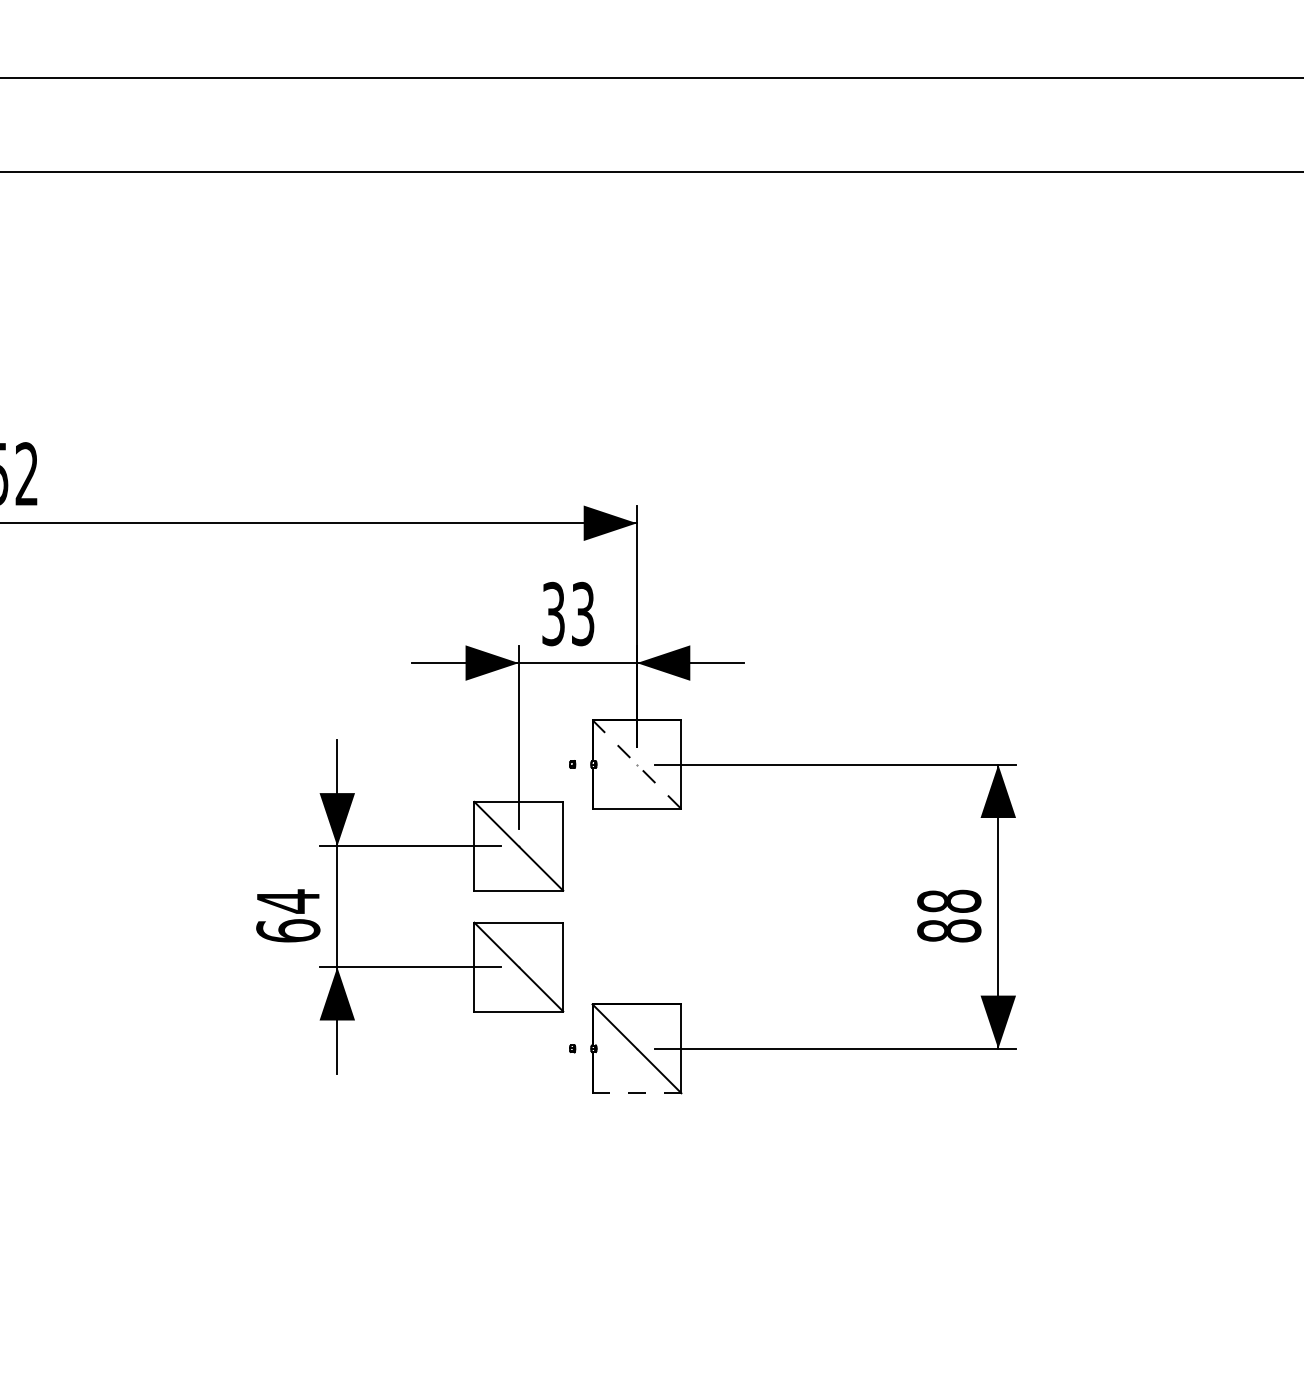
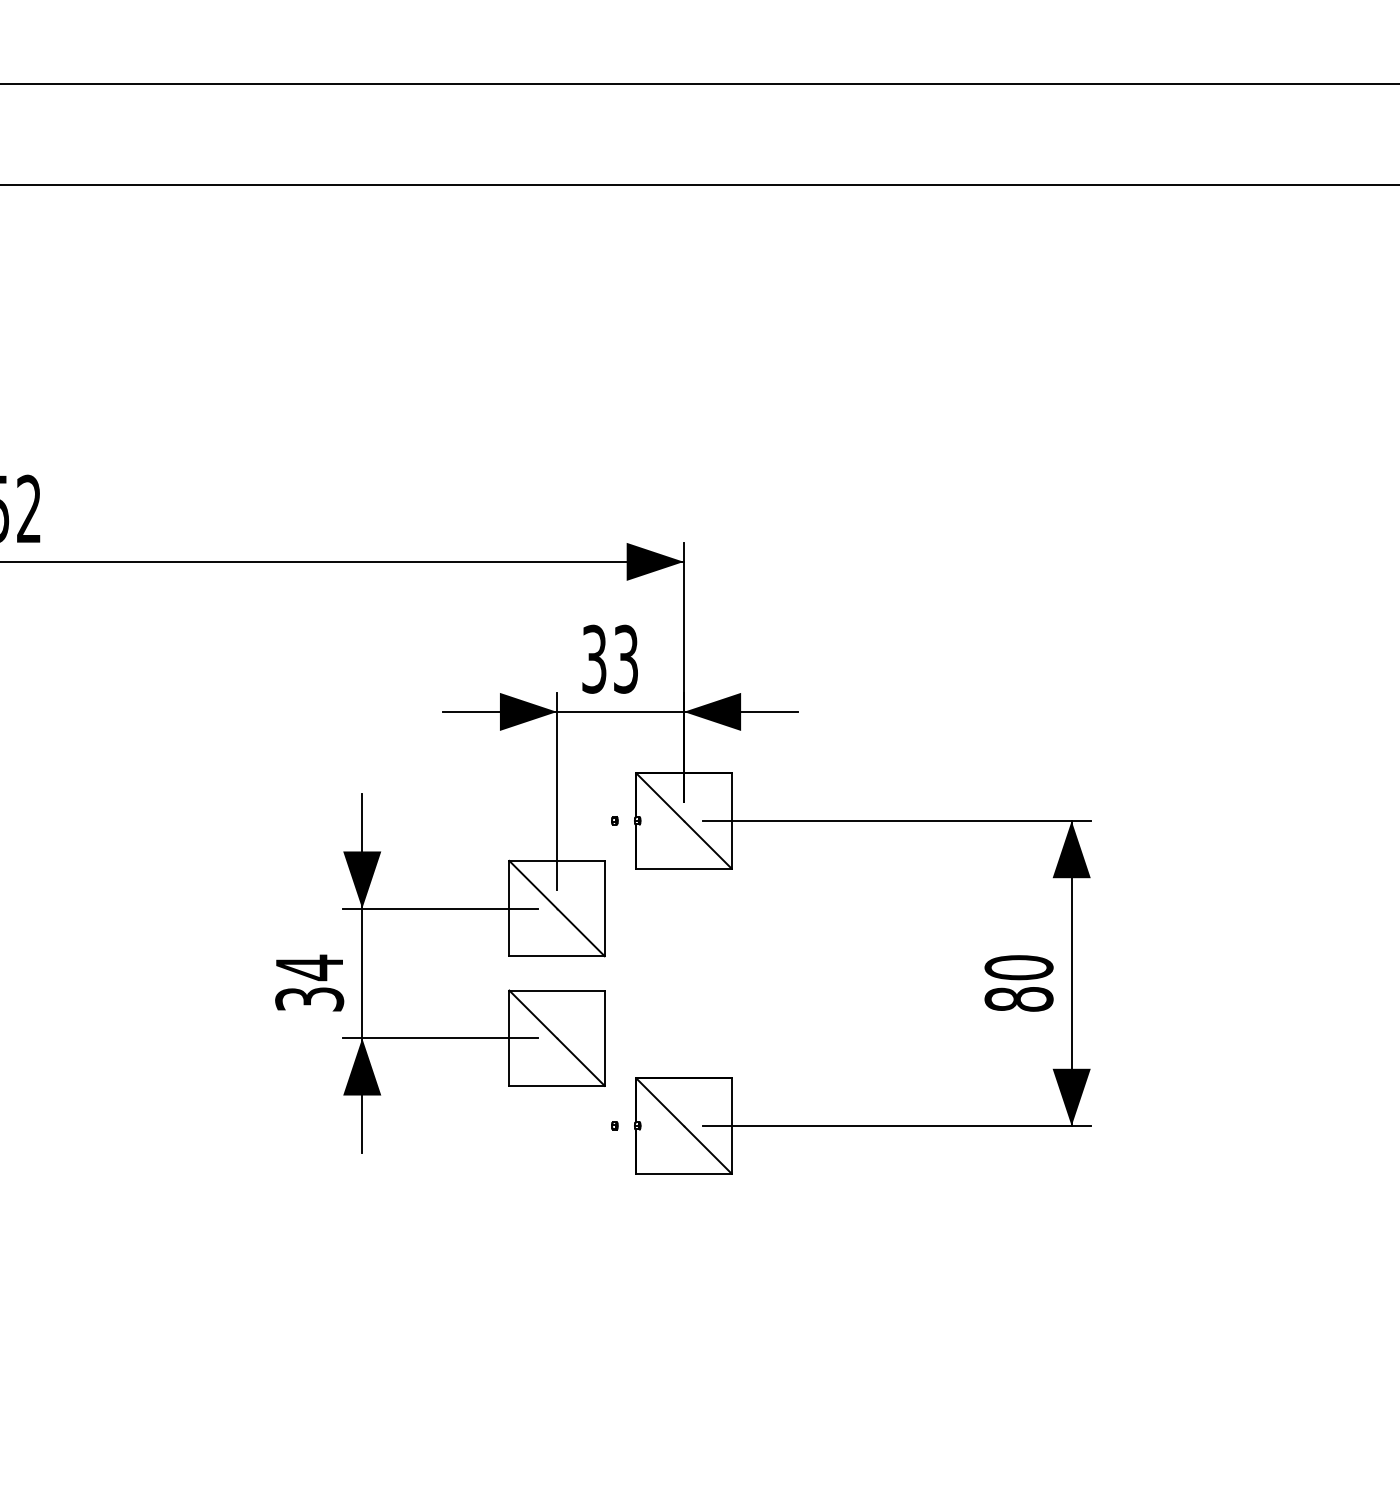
line: (636, 764) -> (683, 820), dashed -> solid
text: (949, 901) -> (1019, 967), 88 -> 80
text: (288, 930) -> (309, 998), 64 -> 34
line: (637, 1093) -> (684, 1173), dashed -> solid

